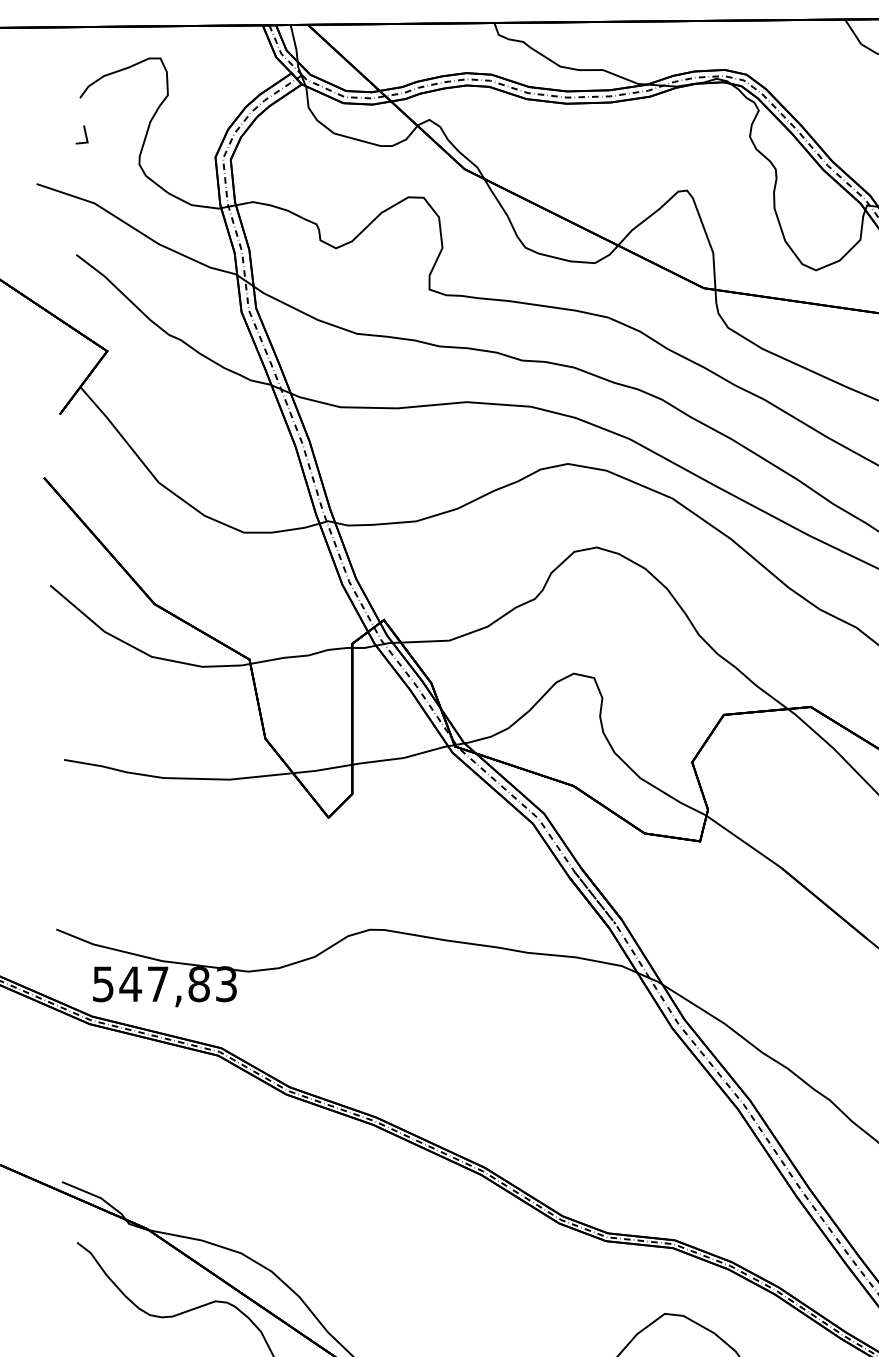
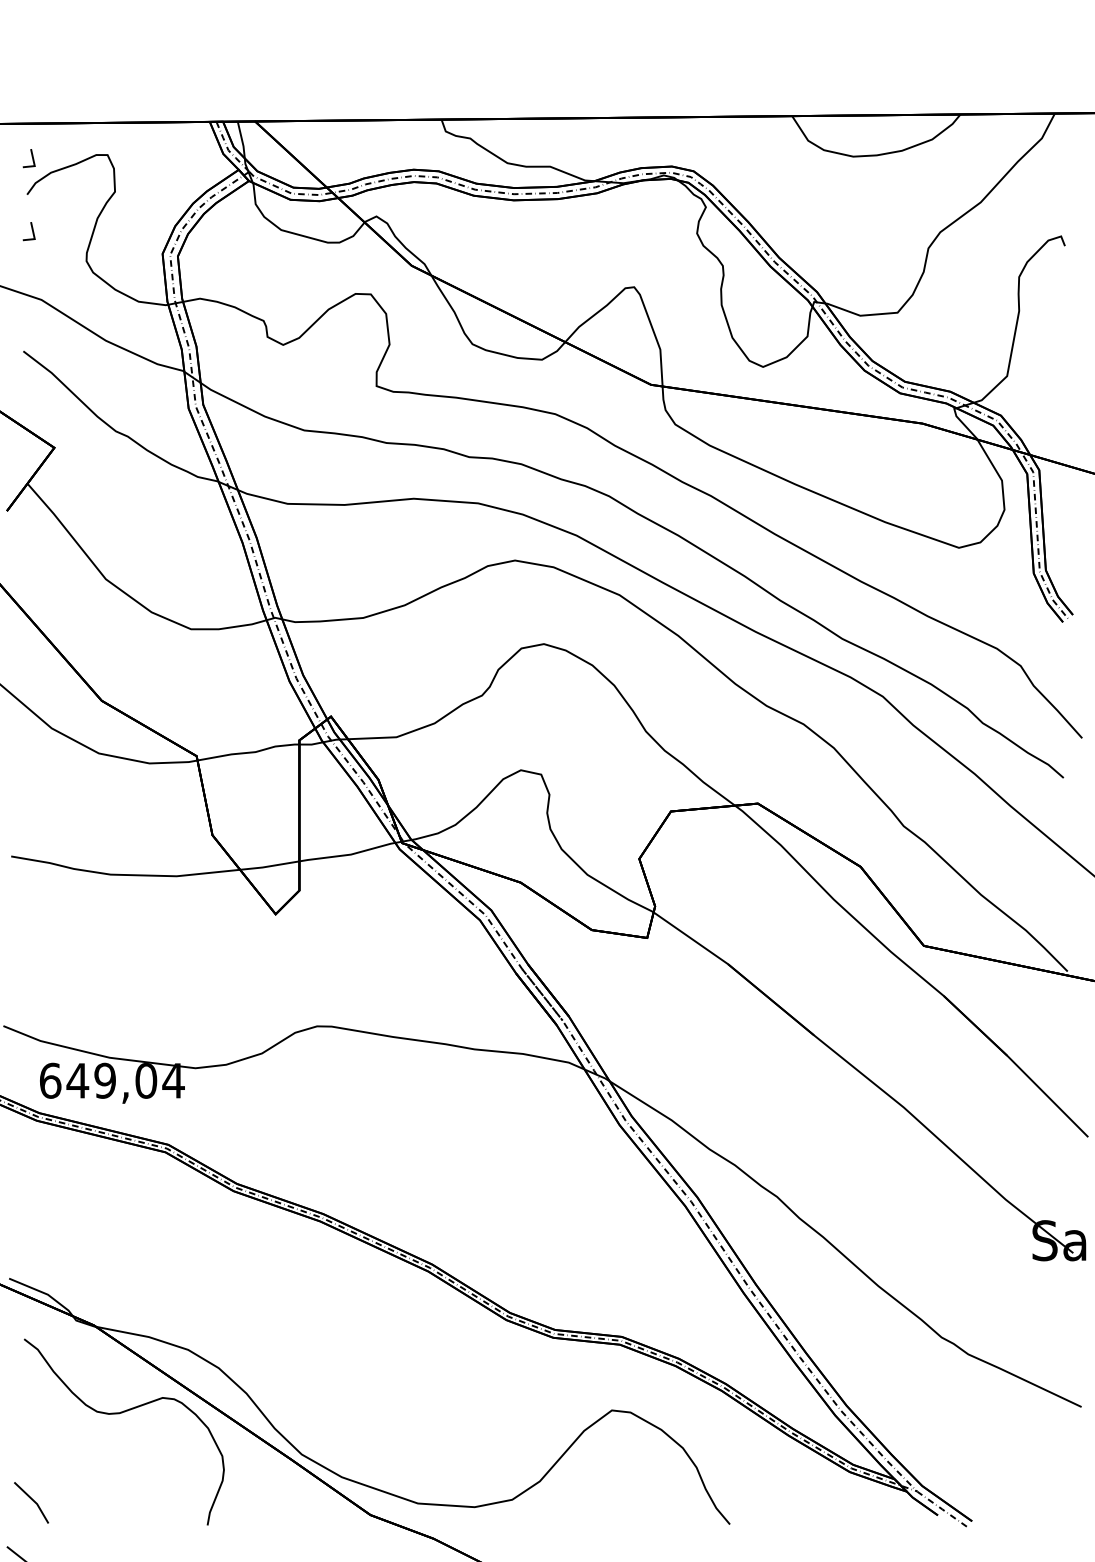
line: (84, 59) -> (31, 156), added
text: (165, 983) -> (112, 1080), 547,83 -> 649,04

